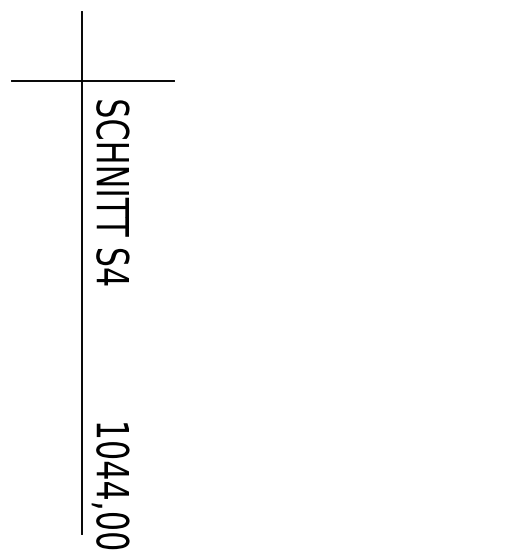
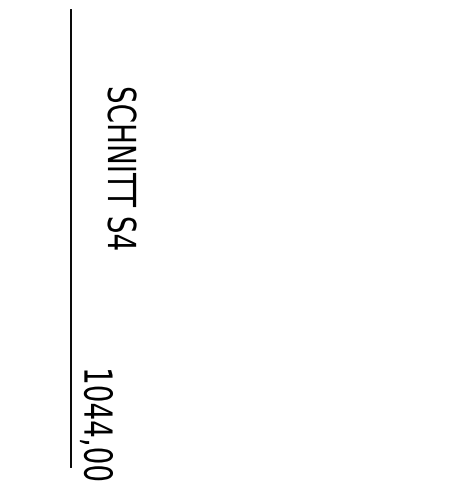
line: (92, 80) -> (80, 70), removed
text: (112, 192) -> (121, 168), moved

